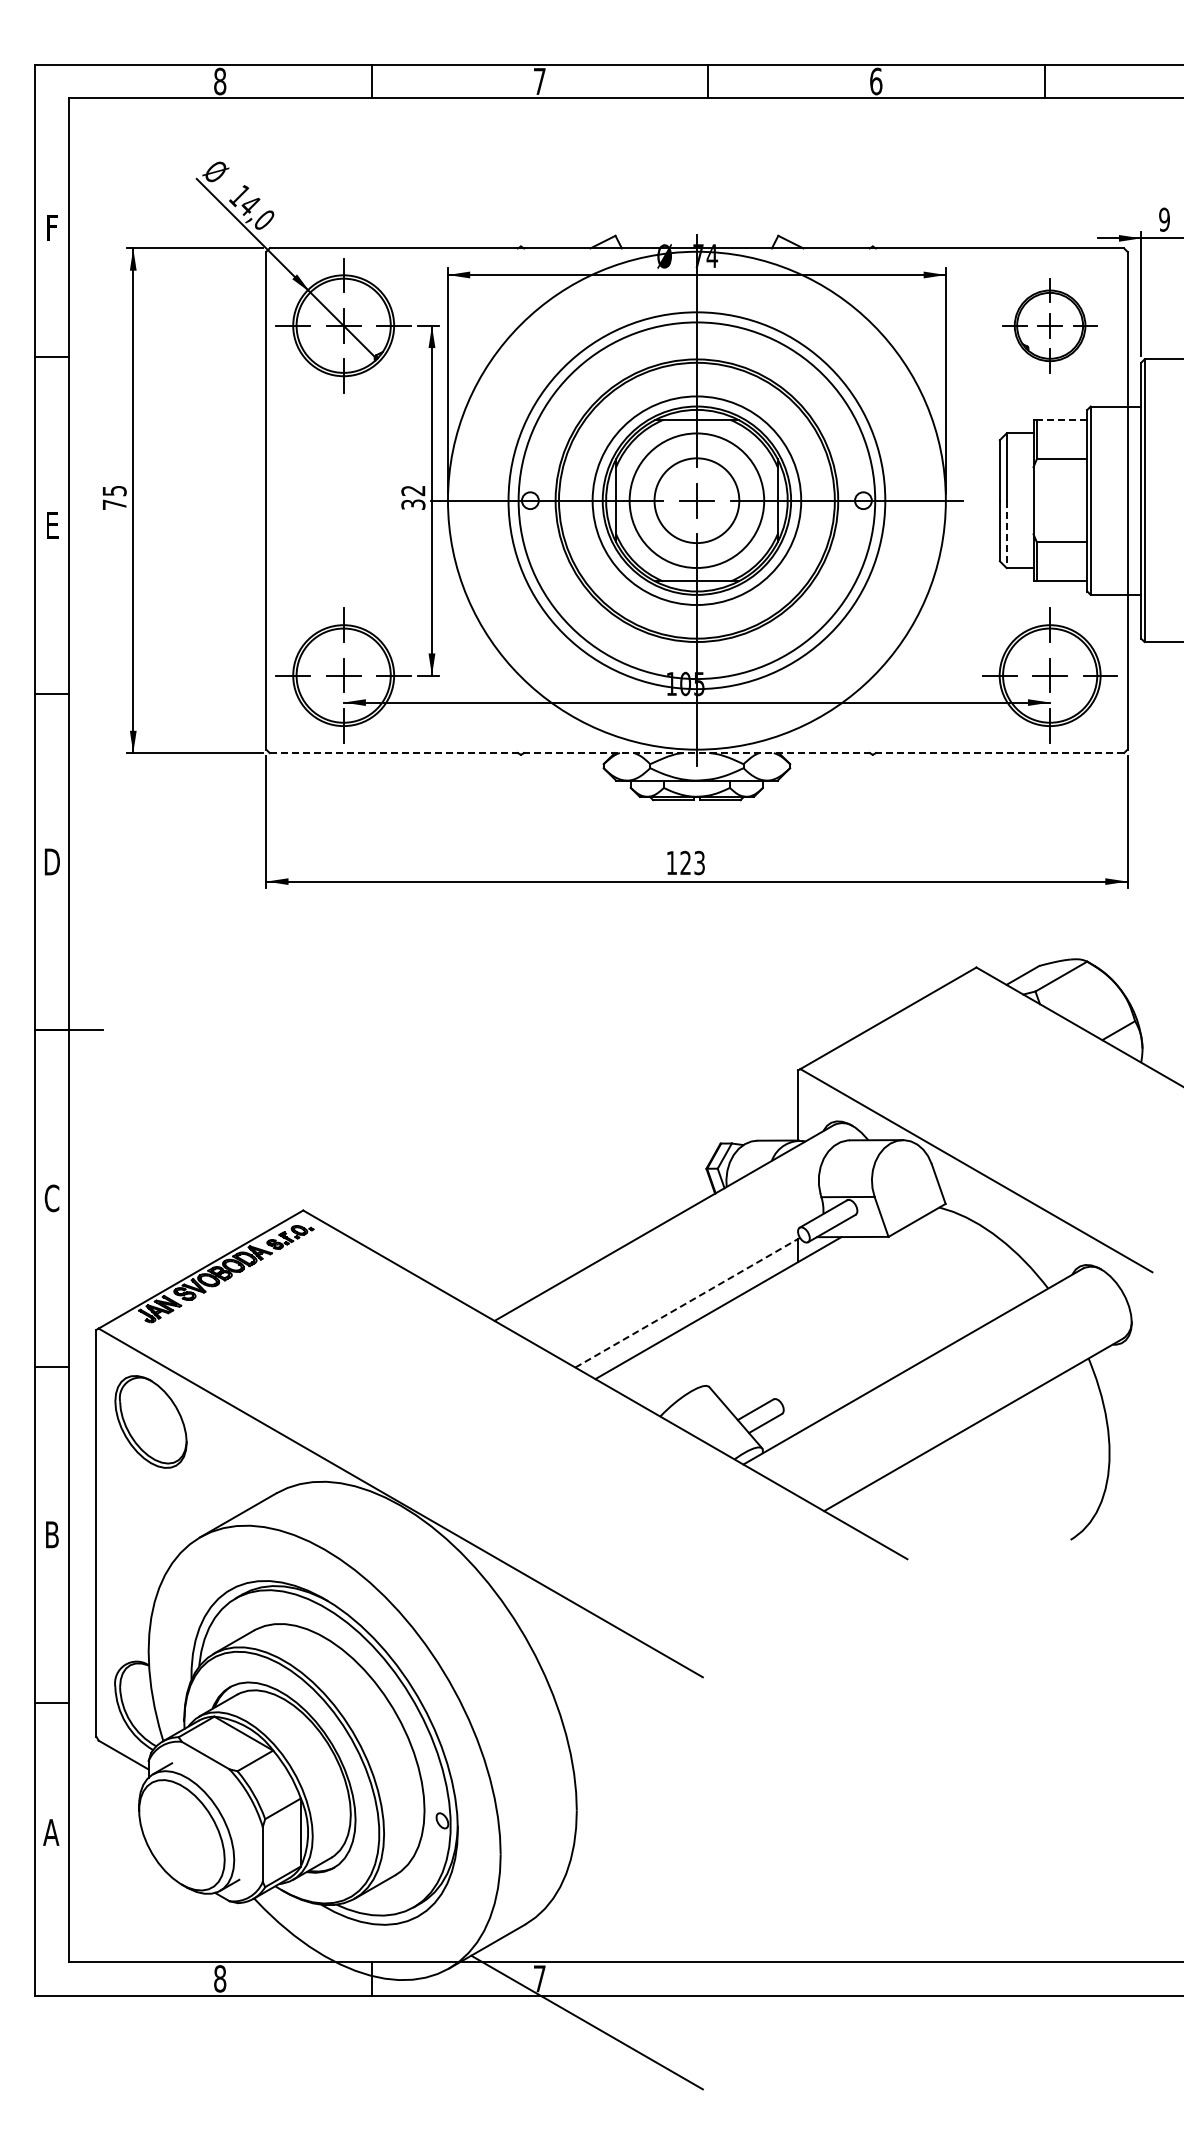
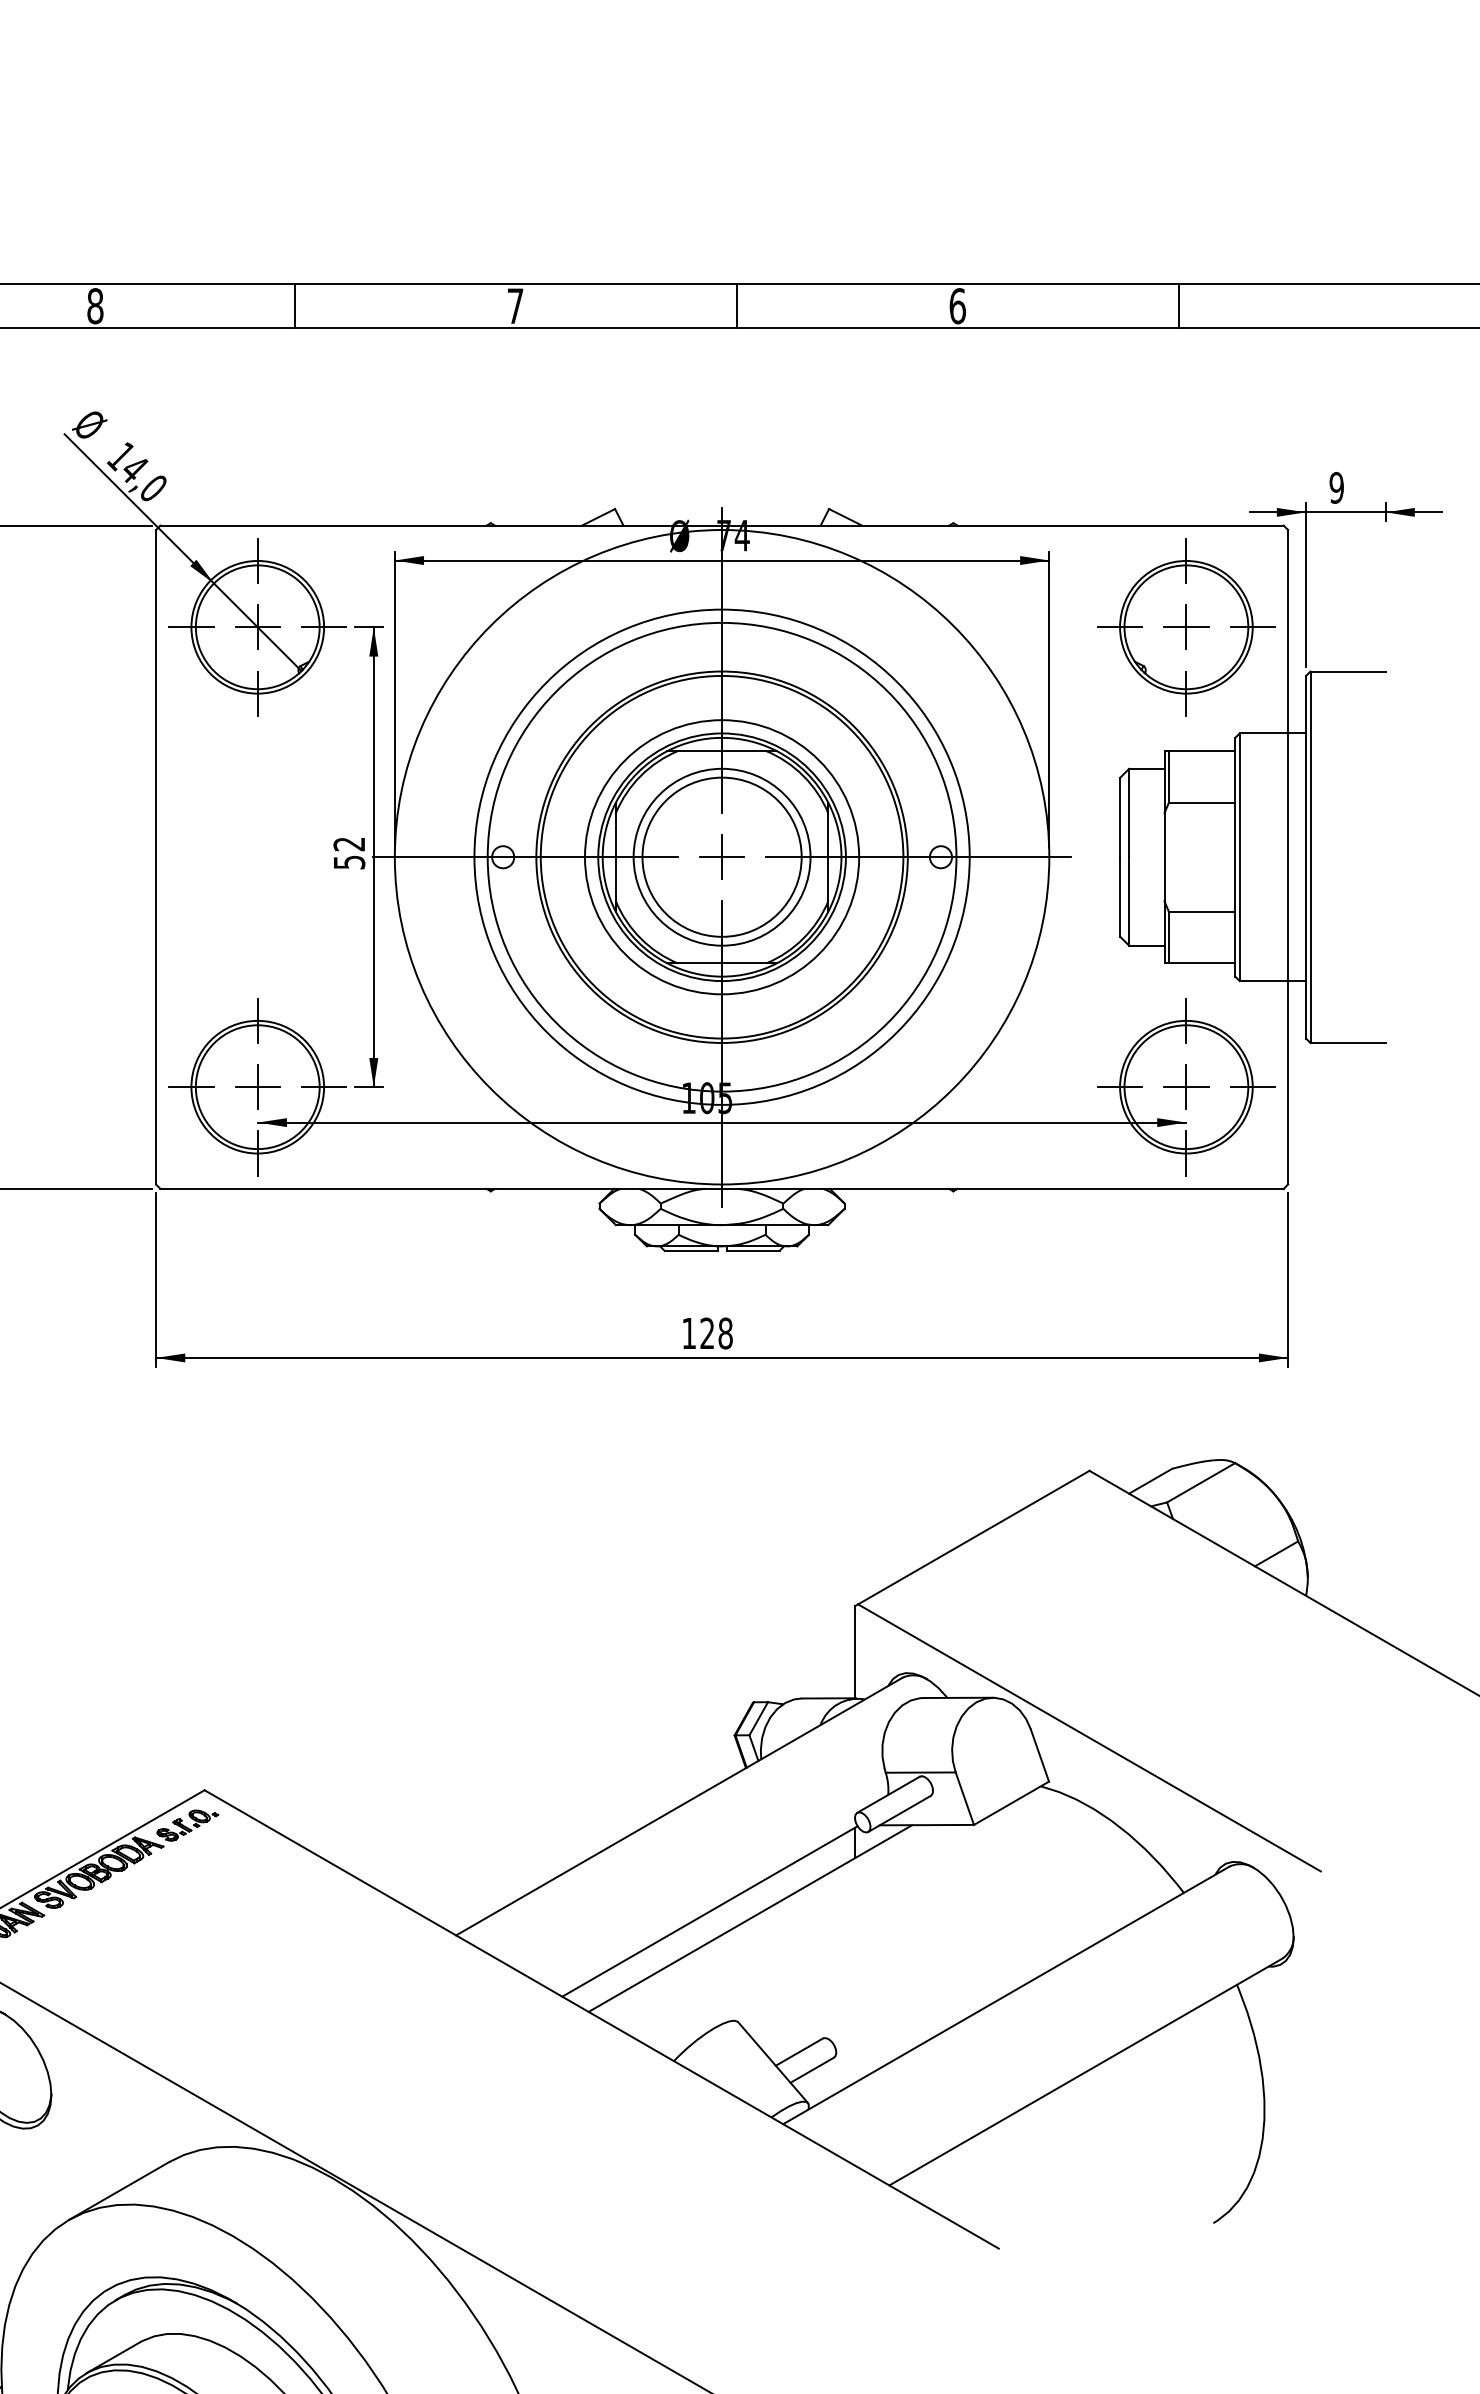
part: (1049, 325) -> (1185, 626), size x1.43
line: (1061, 419) -> (1201, 750), dashed -> solid
circle: (696, 500) -> (721, 856), size x1.43
text: (412, 504) -> (348, 862), 32 -> 52
line: (1006, 534) -> (1129, 901), dashed -> solid
line: (697, 753) -> (722, 1189), dashed -> solid
text: (699, 863) -> (725, 1334), 123 -> 128
line: (687, 1302) -> (709, 1911), dashed -> solid

